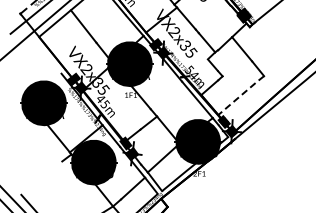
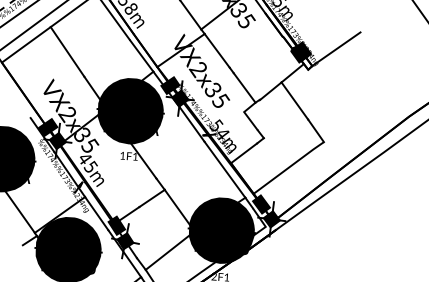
line: (241, 95) -> (289, 167), dashed -> solid

